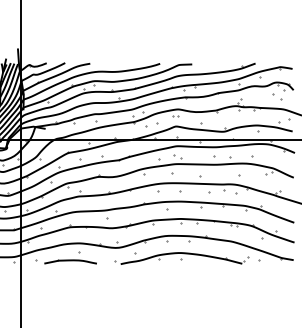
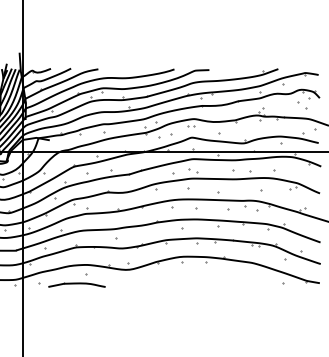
part: (181, 258) -> (197, 281), removed

